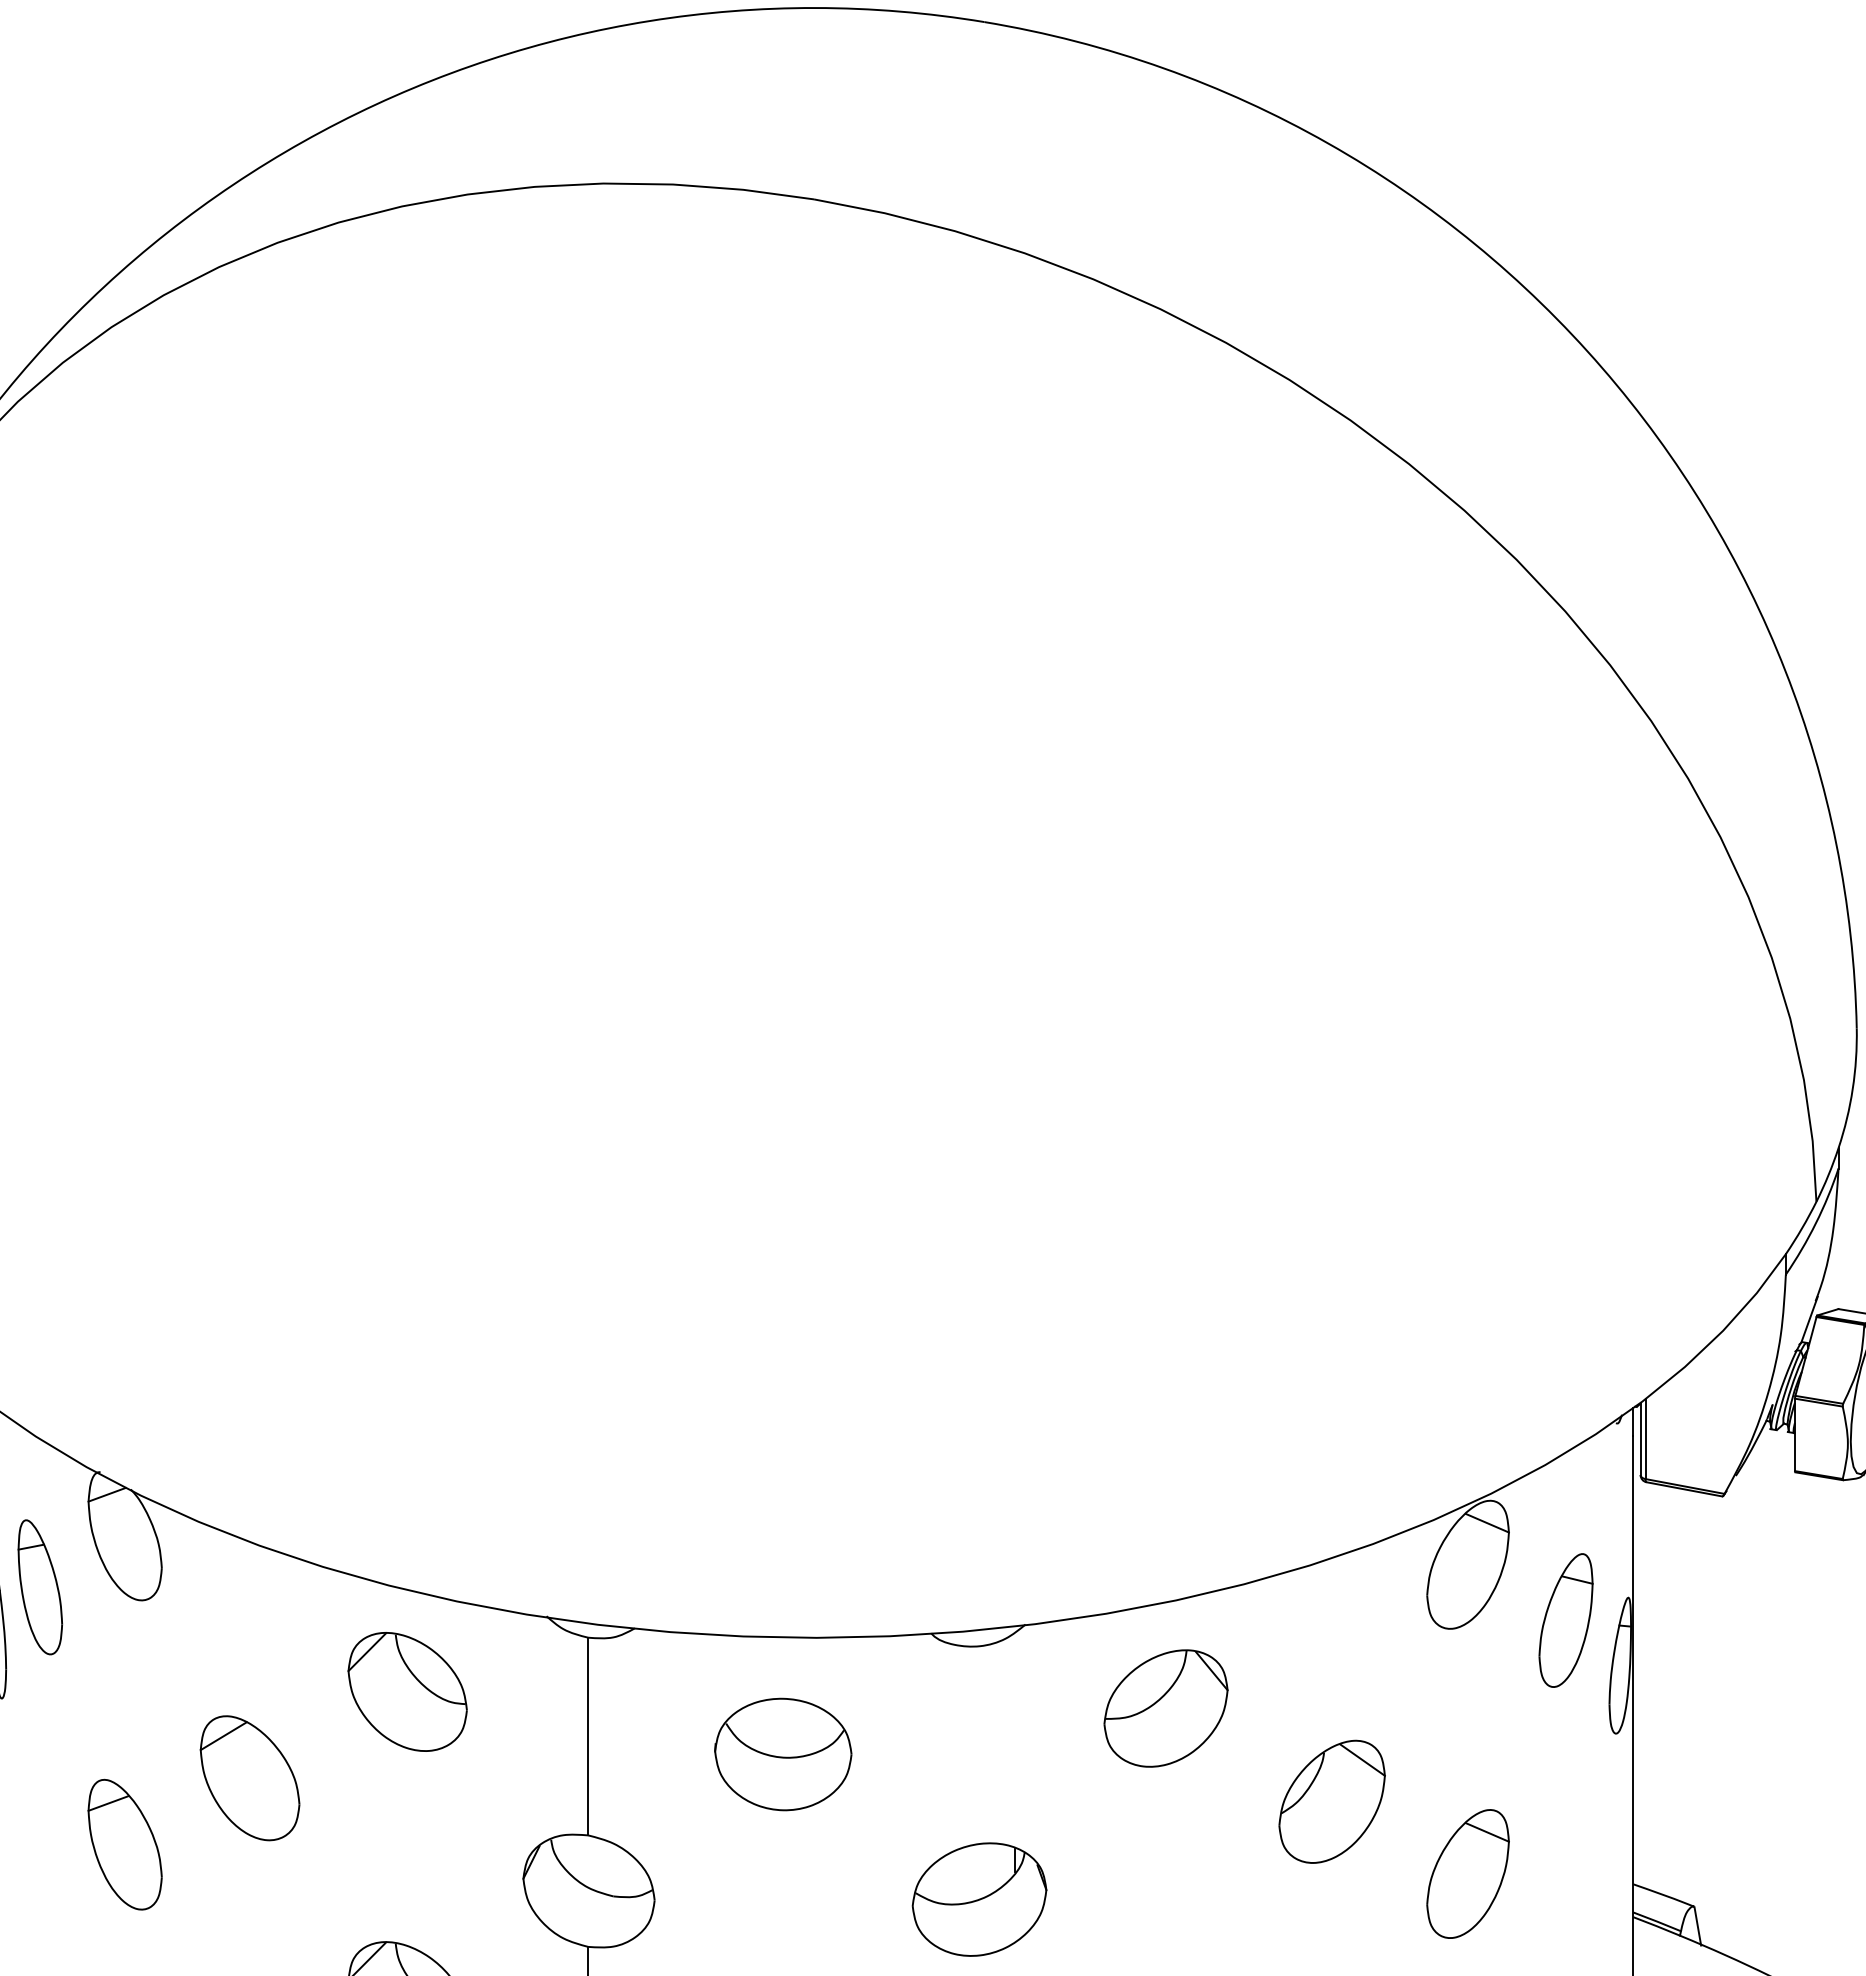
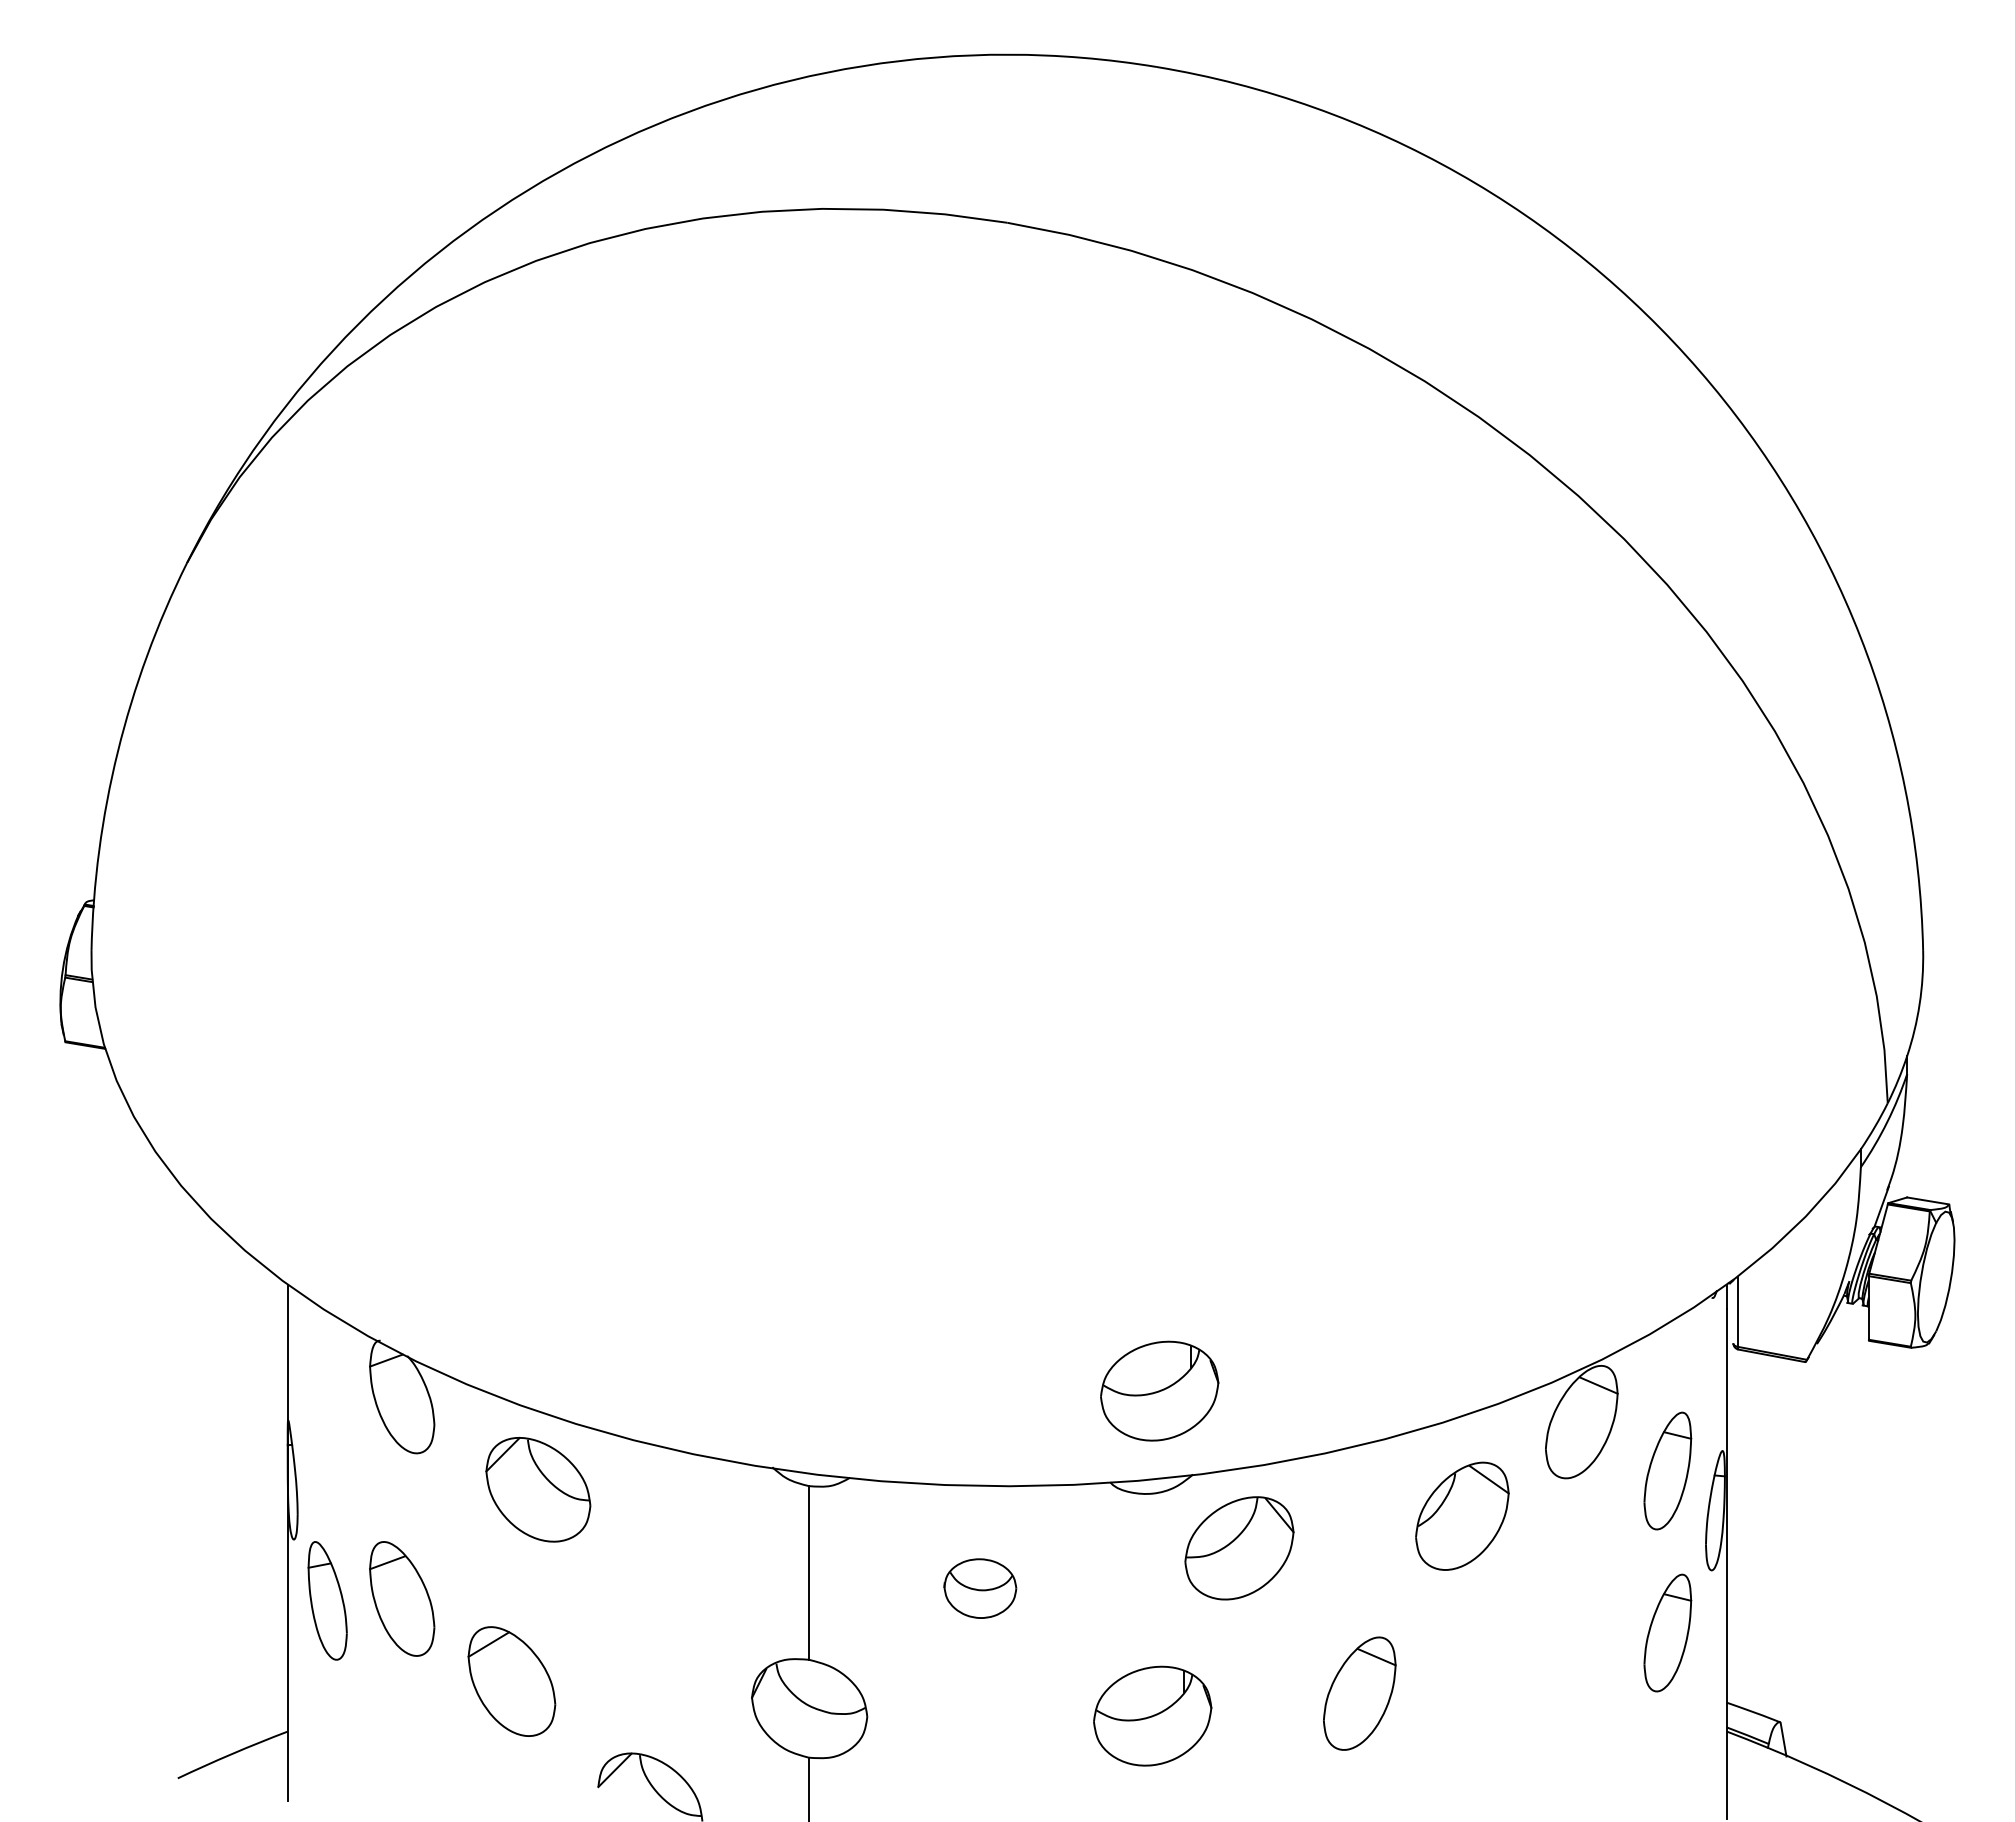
line: (1640, 1438) -> (1733, 1311), removed
part: (987, 1528) -> (1159, 1390), added
part: (40, 1586) -> (327, 1600), moved
part: (407, 1691) -> (538, 1489), moved
part: (1166, 1708) -> (1239, 1548), moved
part: (783, 1754) -> (980, 1588), size x0.6
part: (249, 1778) -> (511, 1681), moved
part: (1332, 1800) -> (1462, 1515), moved
part: (1565, 1804) -> (1667, 1632), added
part: (125, 1844) -> (402, 1598), moved
part: (1467, 1873) -> (1359, 1693), moved

